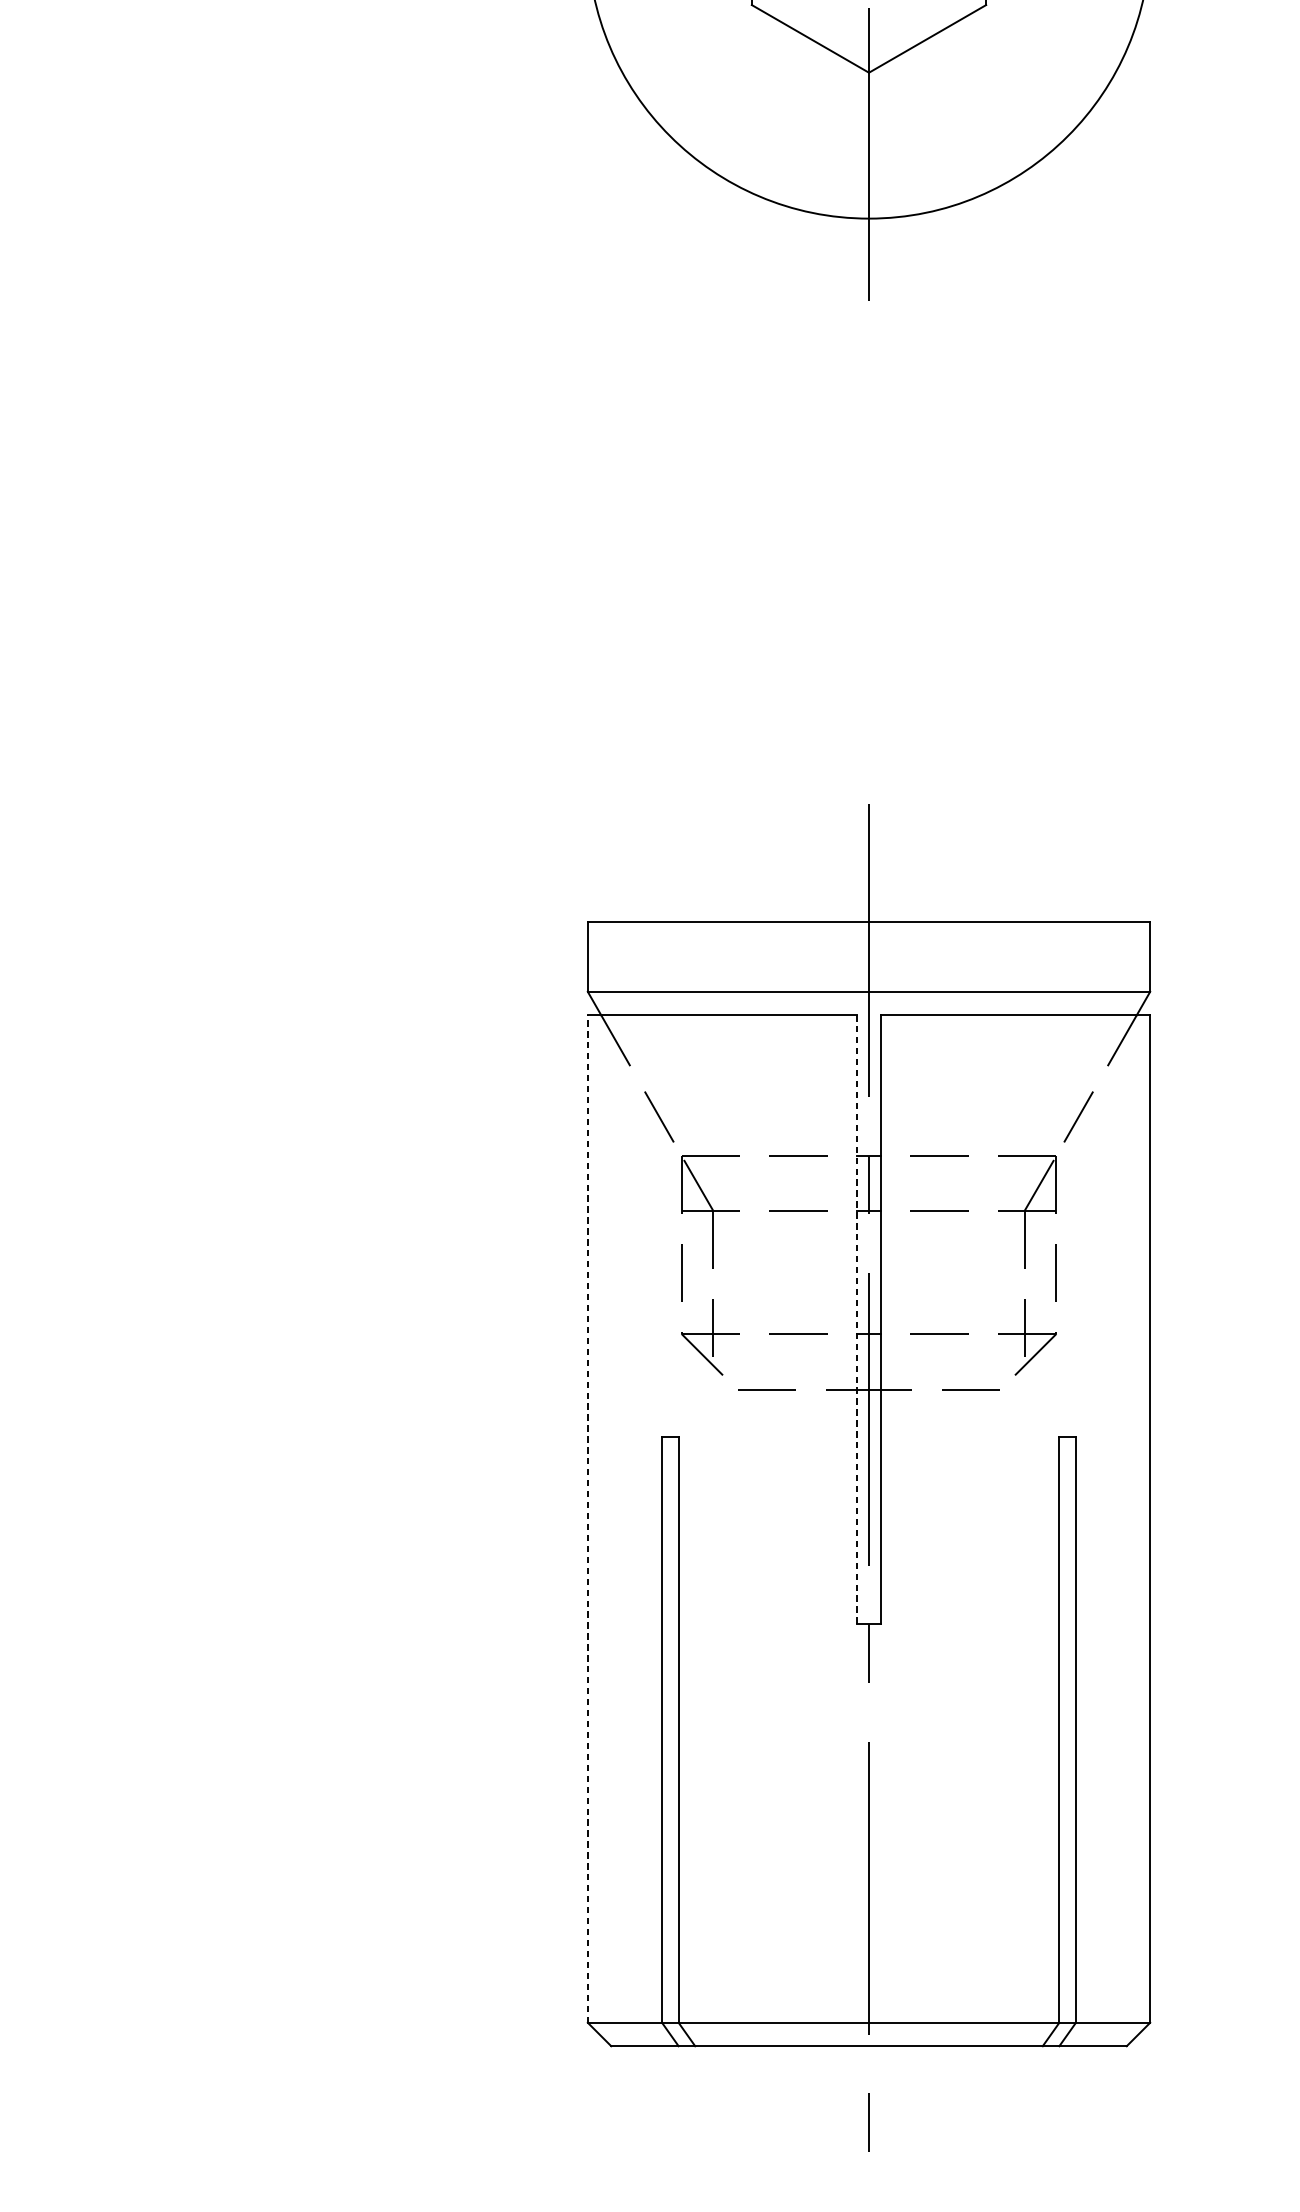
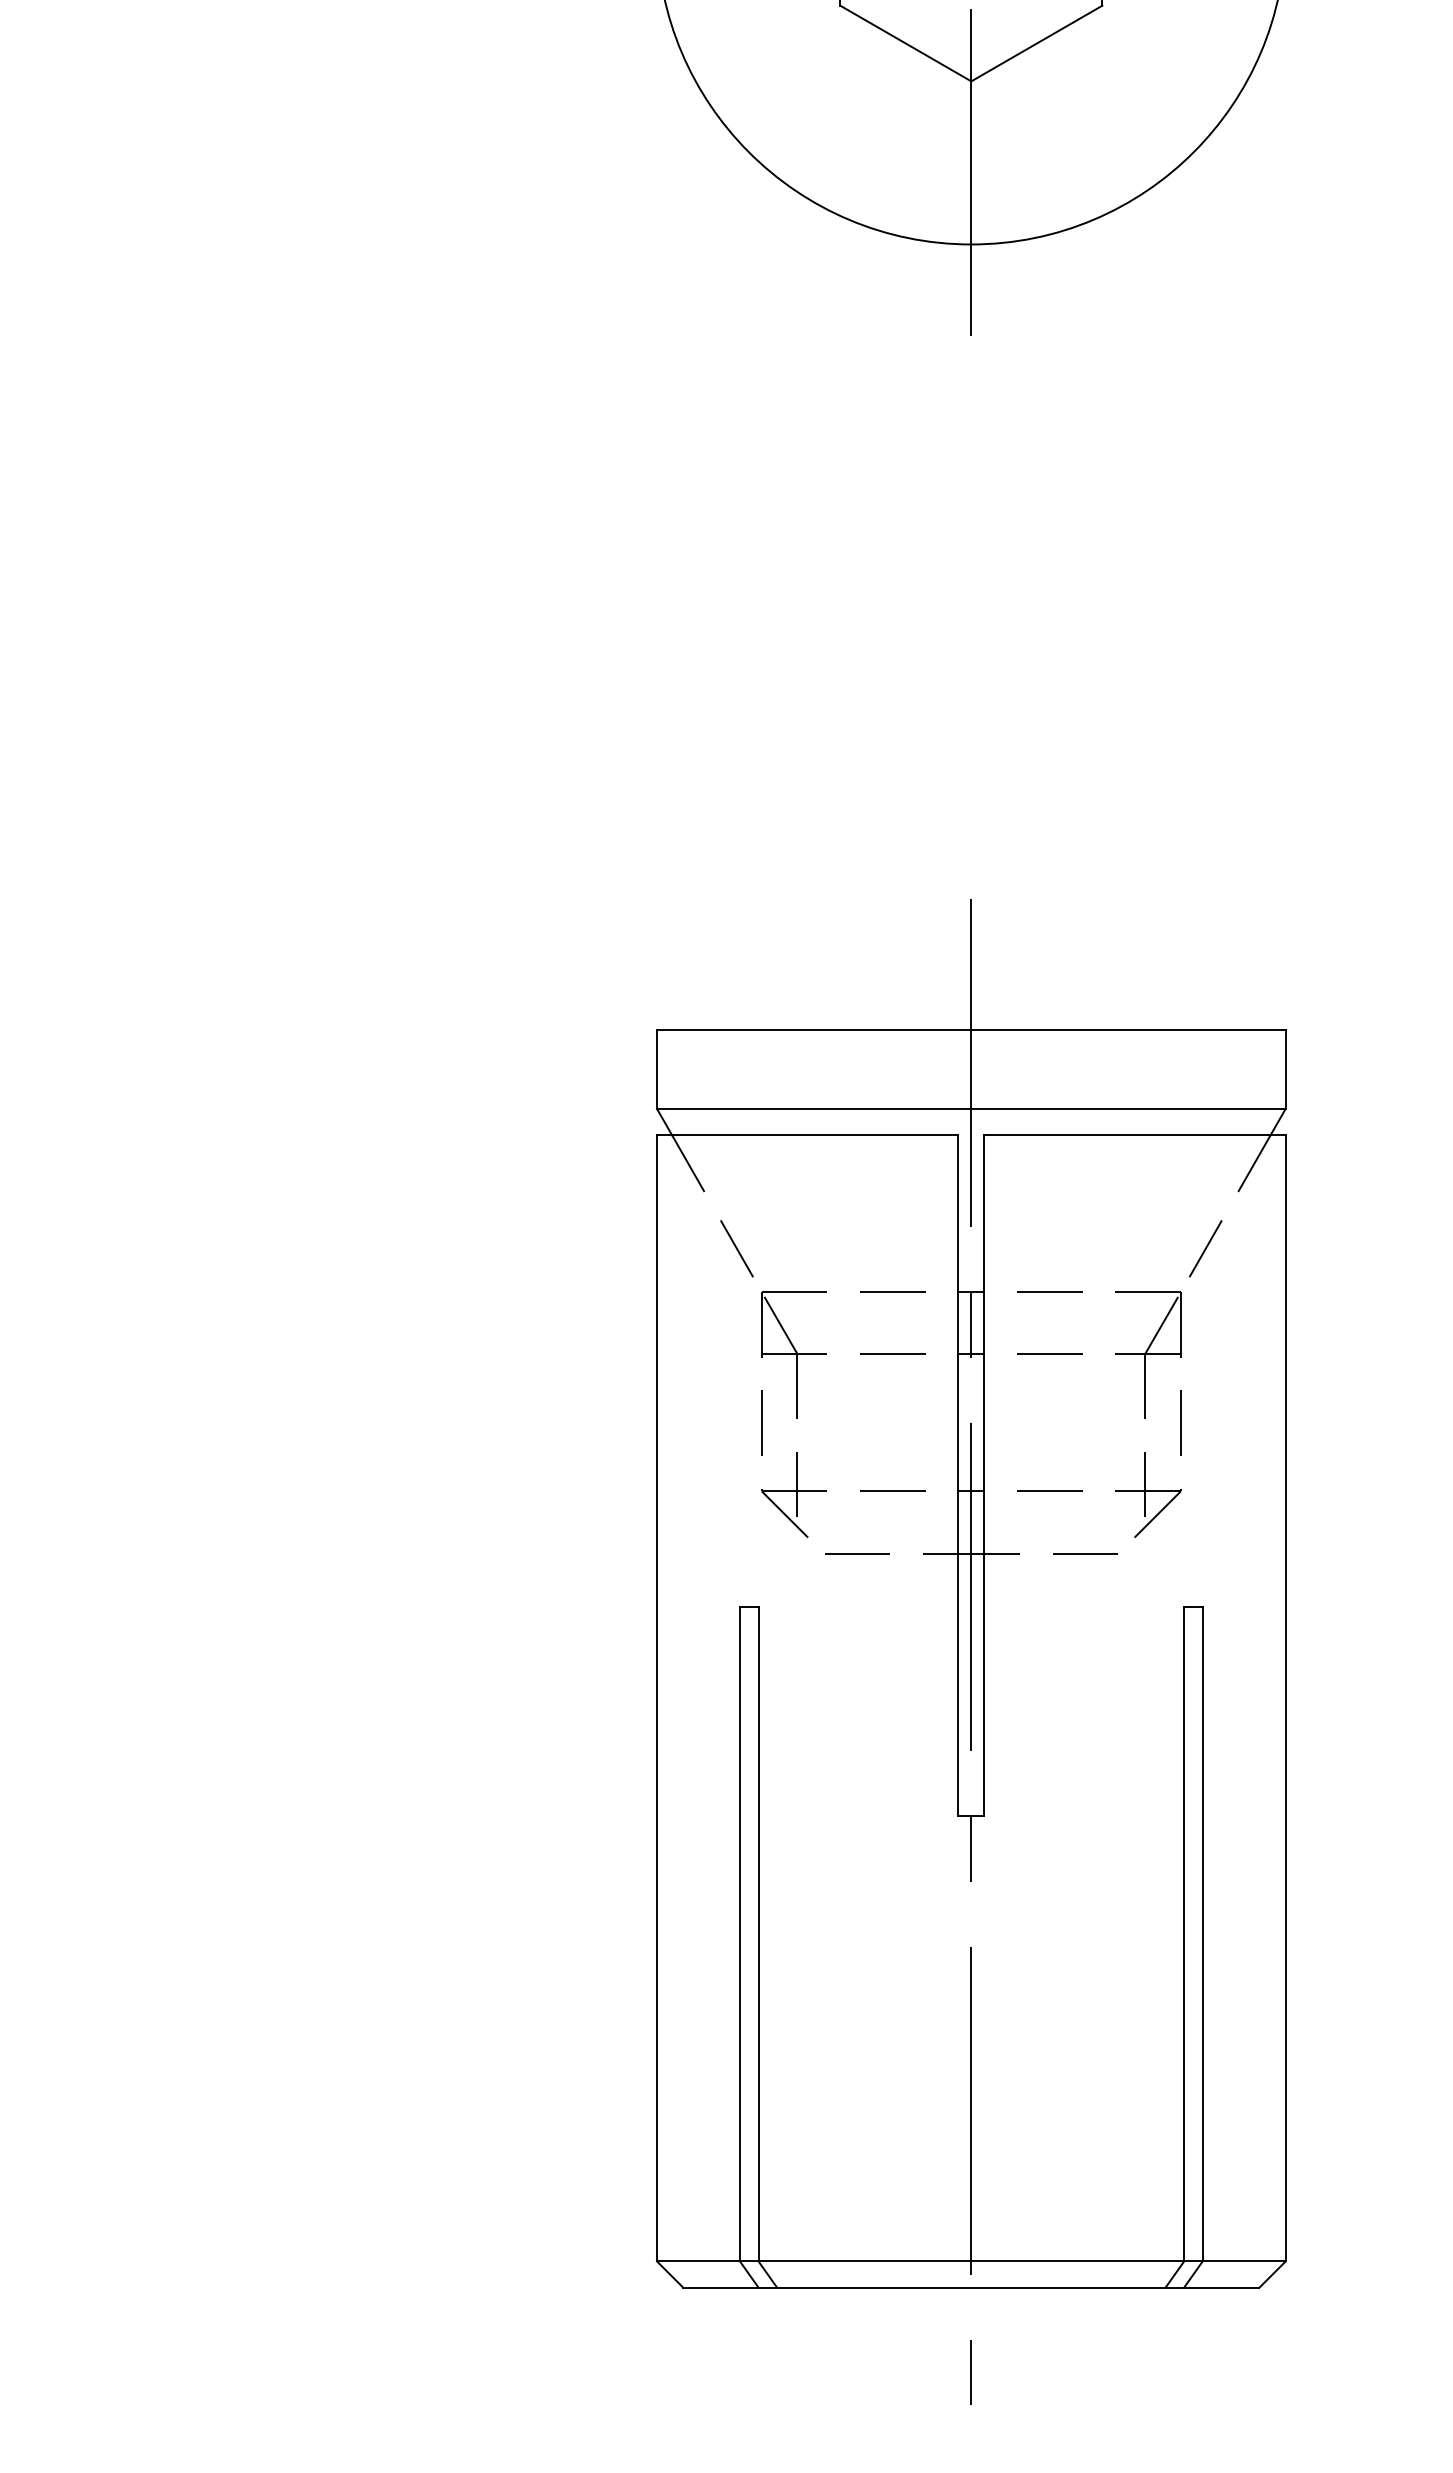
line: (857, 1319) -> (958, 1475), dashed -> solid
line: (588, 1518) -> (657, 1697), dashed -> solid

